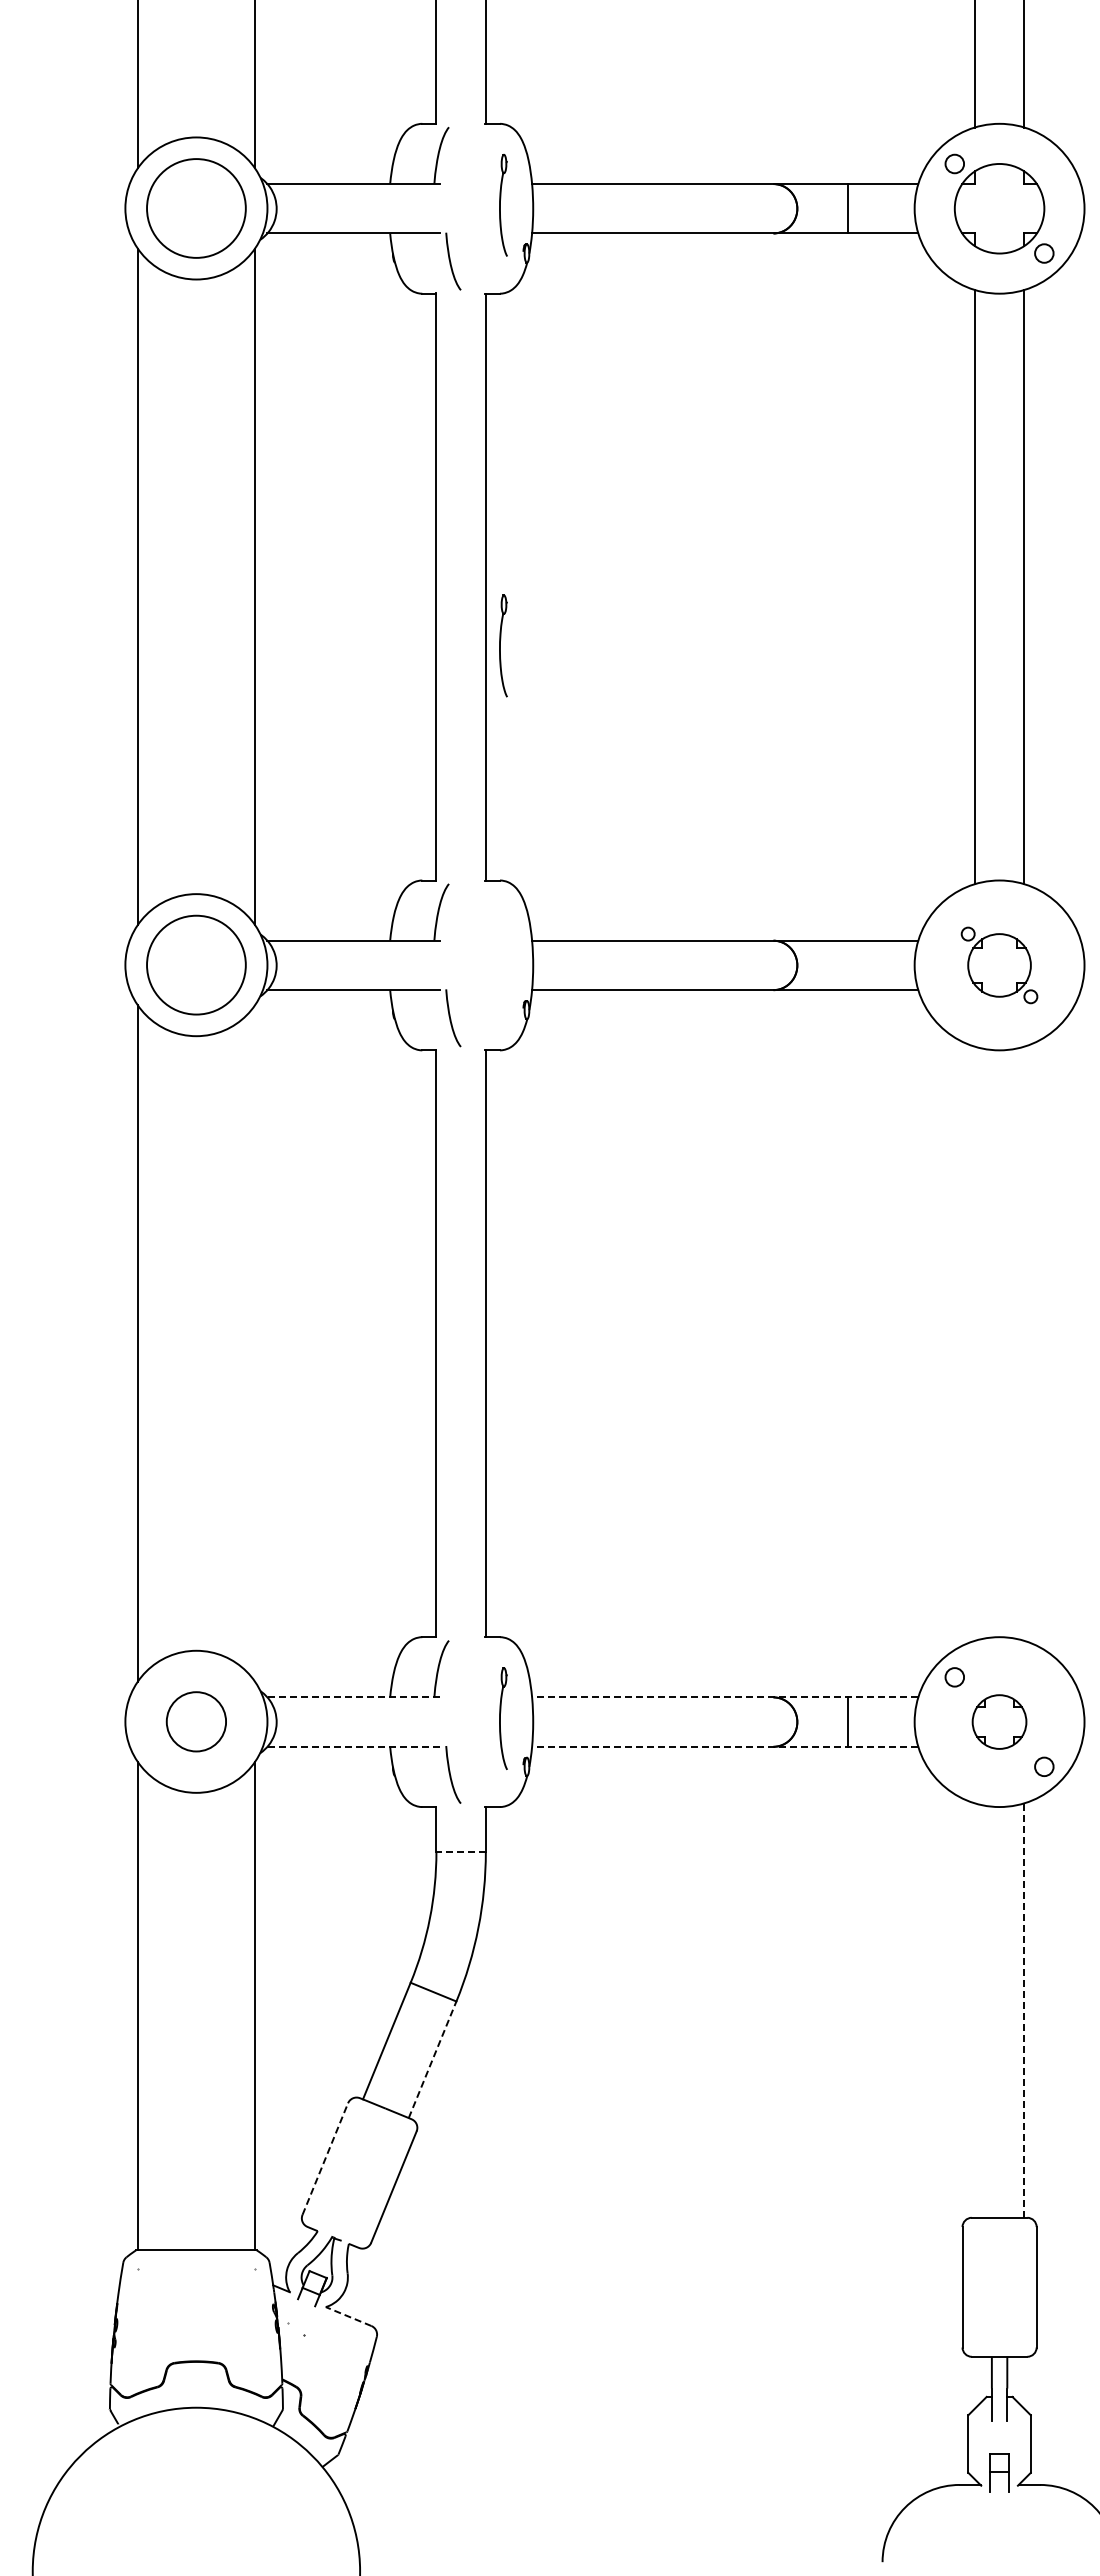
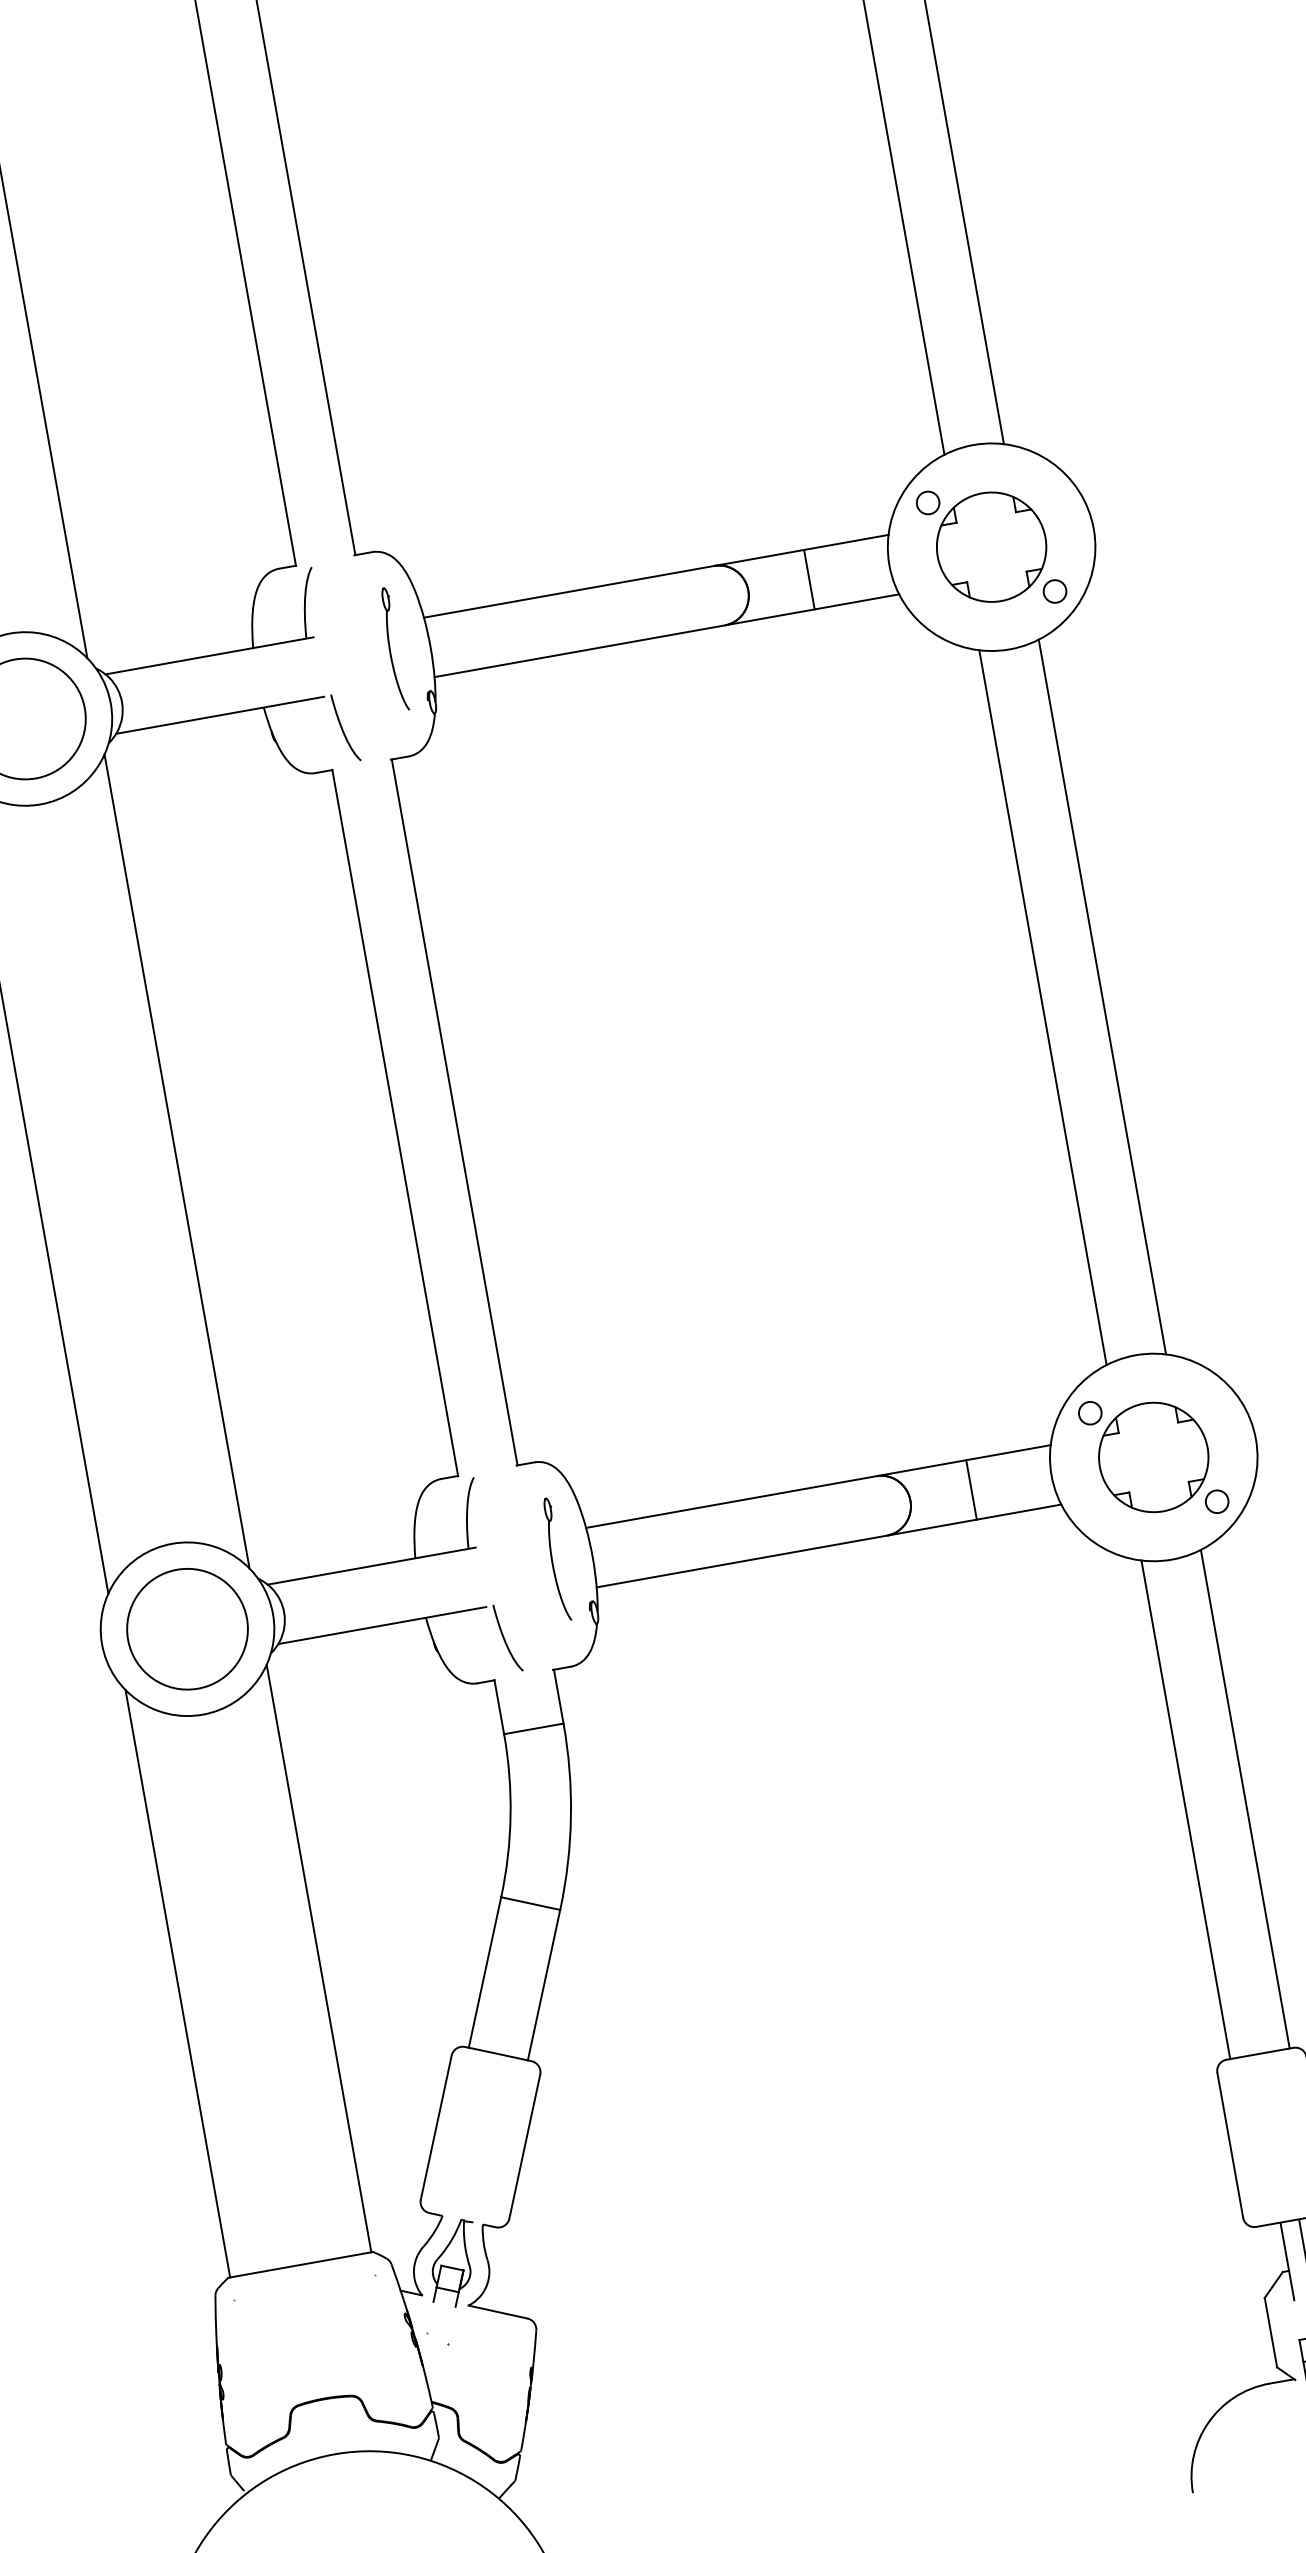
part: (503, 645) -> (394, 648), moved
line: (848, 965) -> (809, 579), added
part: (999, 965) -> (991, 547), size x1.43
line: (255, 1343) -> (177, 1161), added
line: (974, 1343) -> (1042, 1007), added
line: (1024, 1343) -> (1102, 996), added
line: (353, 1697) -> (371, 1566), dashed -> solid
line: (724, 1697) -> (817, 1486), dashed -> solid
circle: (196, 1721) -> (187, 1628), size x1.67
part: (999, 1721) -> (1153, 1456), size x1.67
line: (353, 1746) -> (381, 1625), dashed -> solid
line: (724, 1746) -> (828, 1545), dashed -> solid
line: (461, 1851) -> (534, 1728), dashed -> solid
line: (974, 2010) -> (1185, 1809), added
line: (1024, 2010) -> (1245, 1799), dashed -> solid
line: (432, 2059) -> (543, 1984), dashed -> solid
line: (325, 2158) -> (436, 2126), dashed -> solid
line: (348, 2316) -> (497, 2312), dashed -> solid

